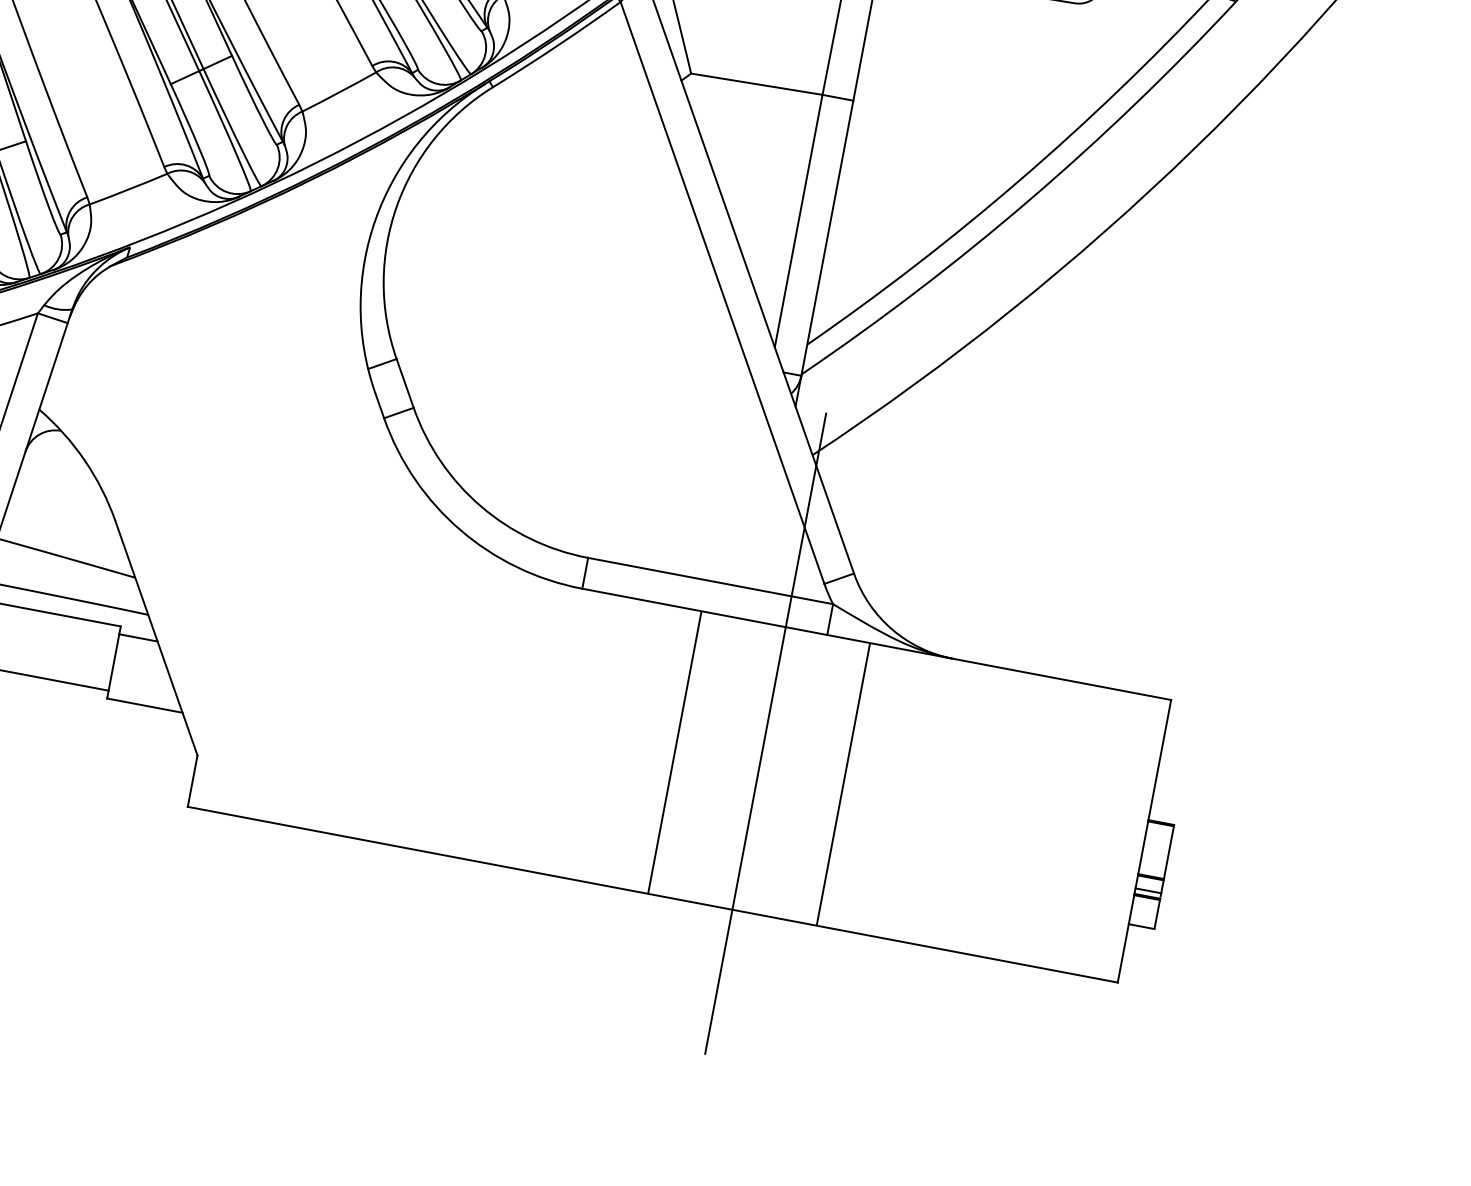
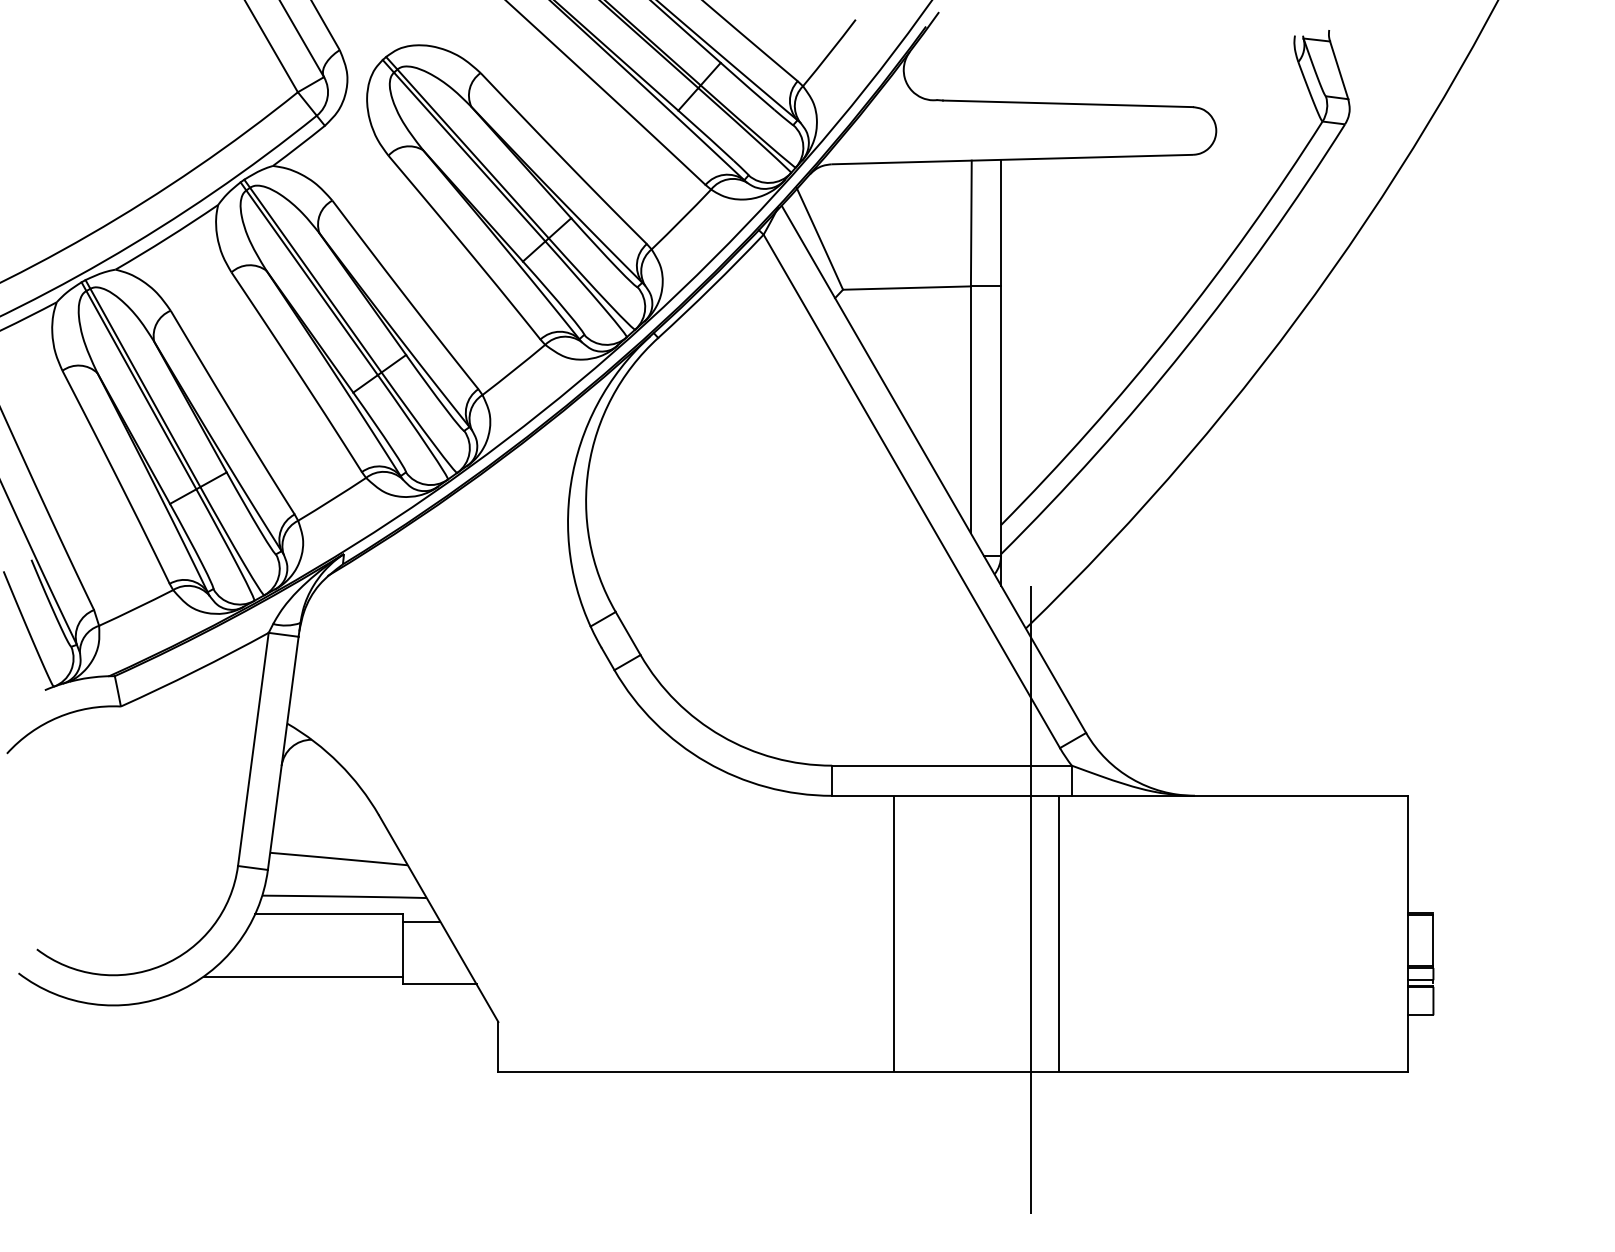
line: (674, 751) -> (893, 933), moved
line: (843, 783) -> (1058, 933), moved

